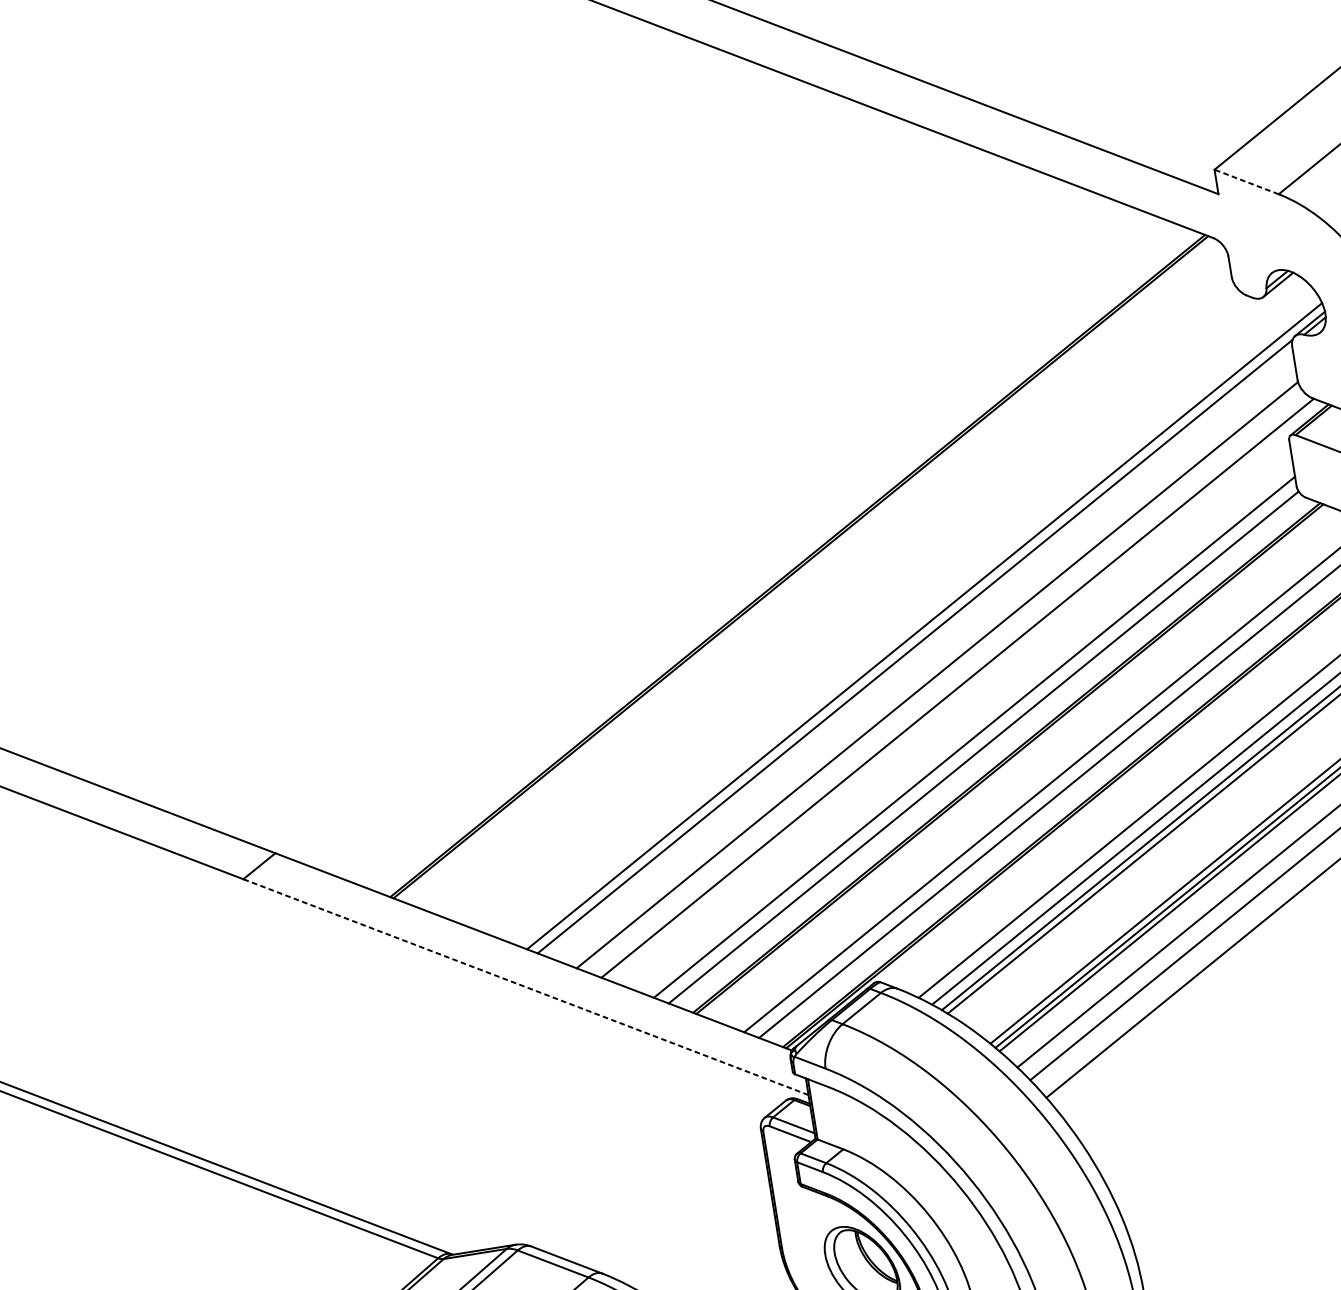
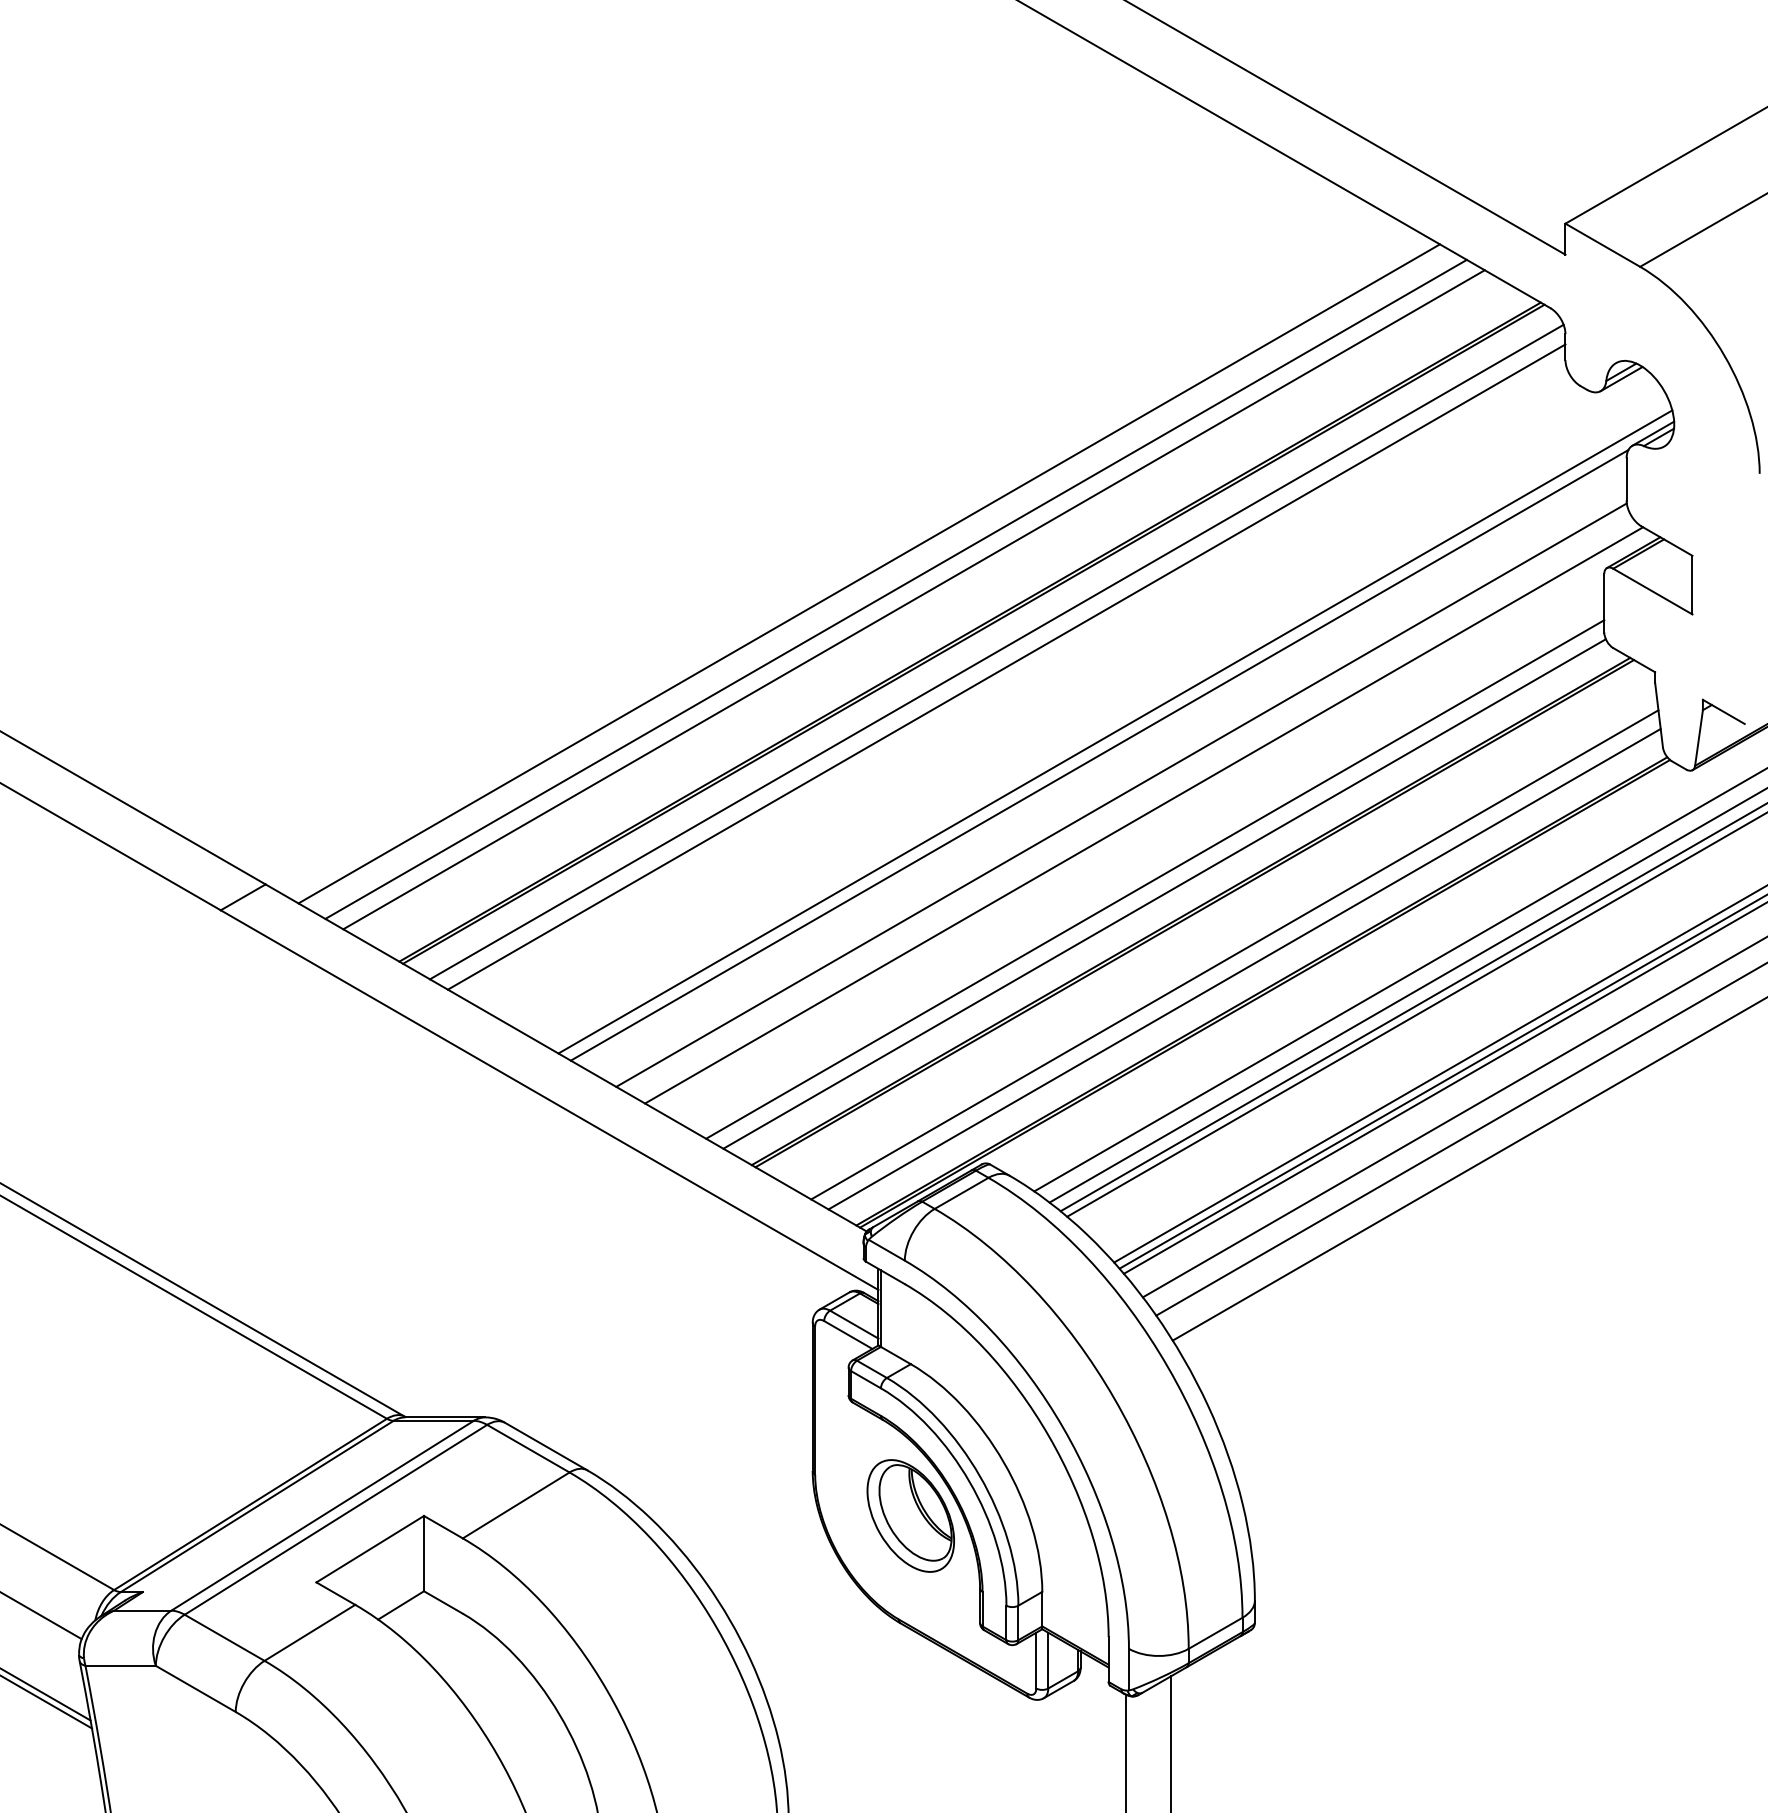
line: (1246, 182) -> (1602, 245), dashed -> solid
line: (710, 532) -> (868, 573), added
line: (733, 541) -> (895, 588), added
line: (749, 547) -> (913, 599), added
line: (820, 577) -> (996, 651), added
line: (830, 588) -> (1006, 666), added
line: (525, 987) -> (549, 1100), dashed -> solid

